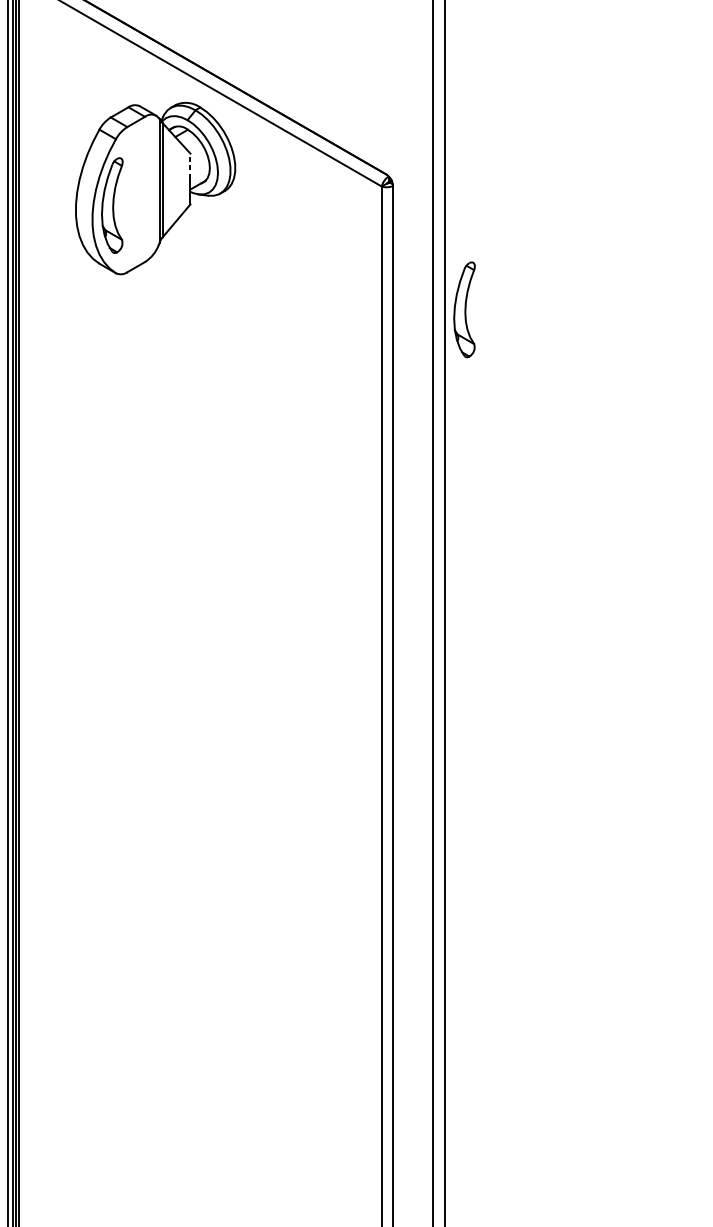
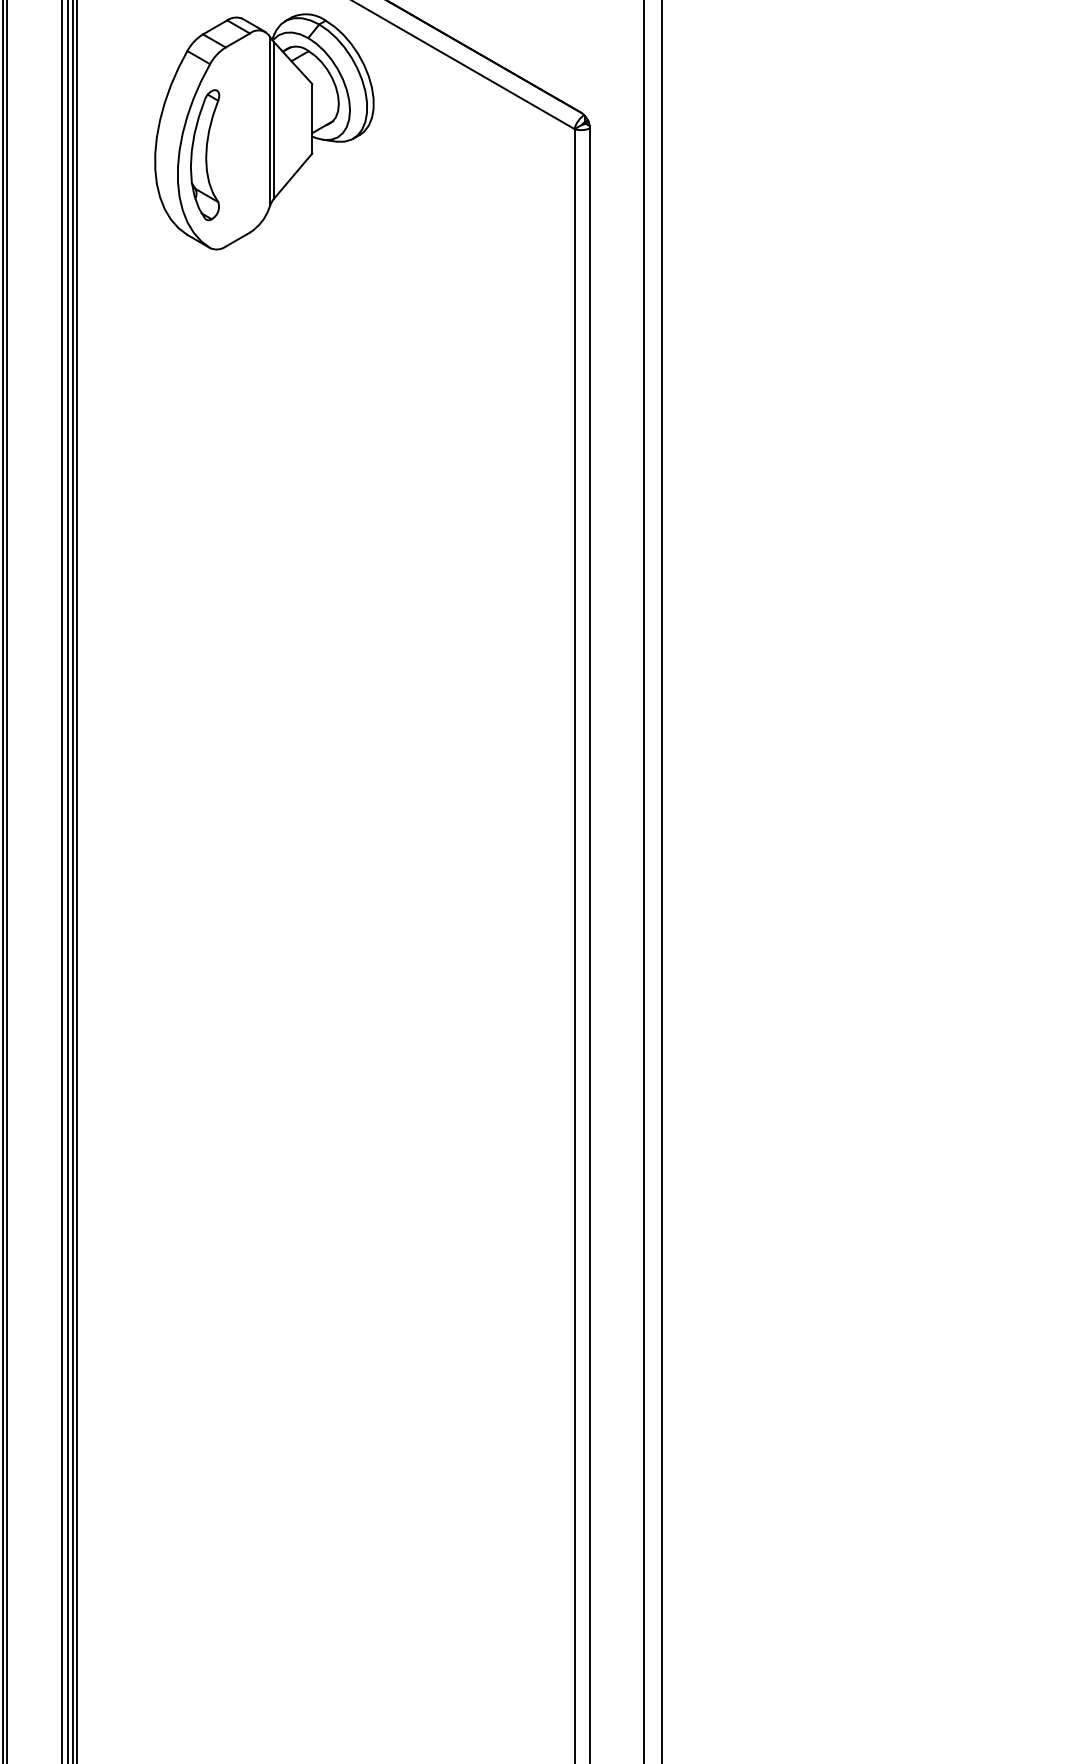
line: (190, 165) -> (312, 100), dashed -> solid
part: (464, 310) -> (688, 298), removed

